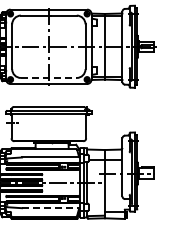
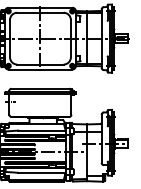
line: (48, 77) -> (40, 64), dashed -> solid
line: (51, 208) -> (42, 173), dashed -> solid

